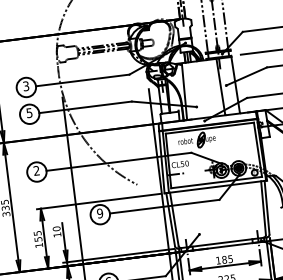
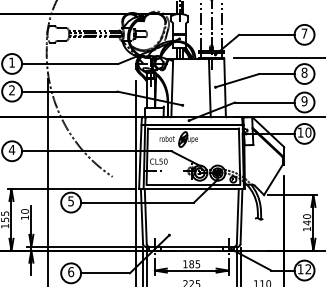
text: (25, 86) -> (11, 62), 3 -> 1
text: (28, 113) -> (11, 90), 5 -> 2
text: (36, 170) -> (11, 149), 2 -> 4
text: (100, 213) -> (71, 201), 9 -> 5

